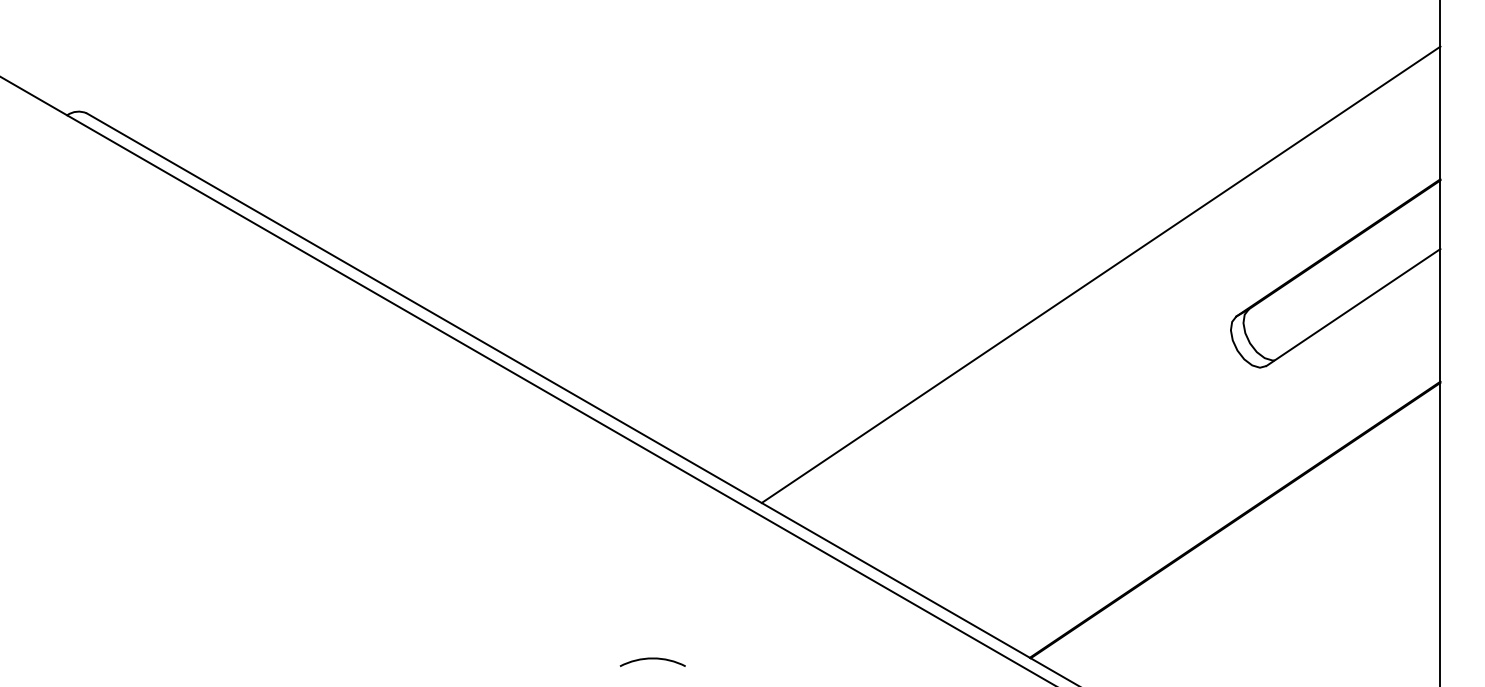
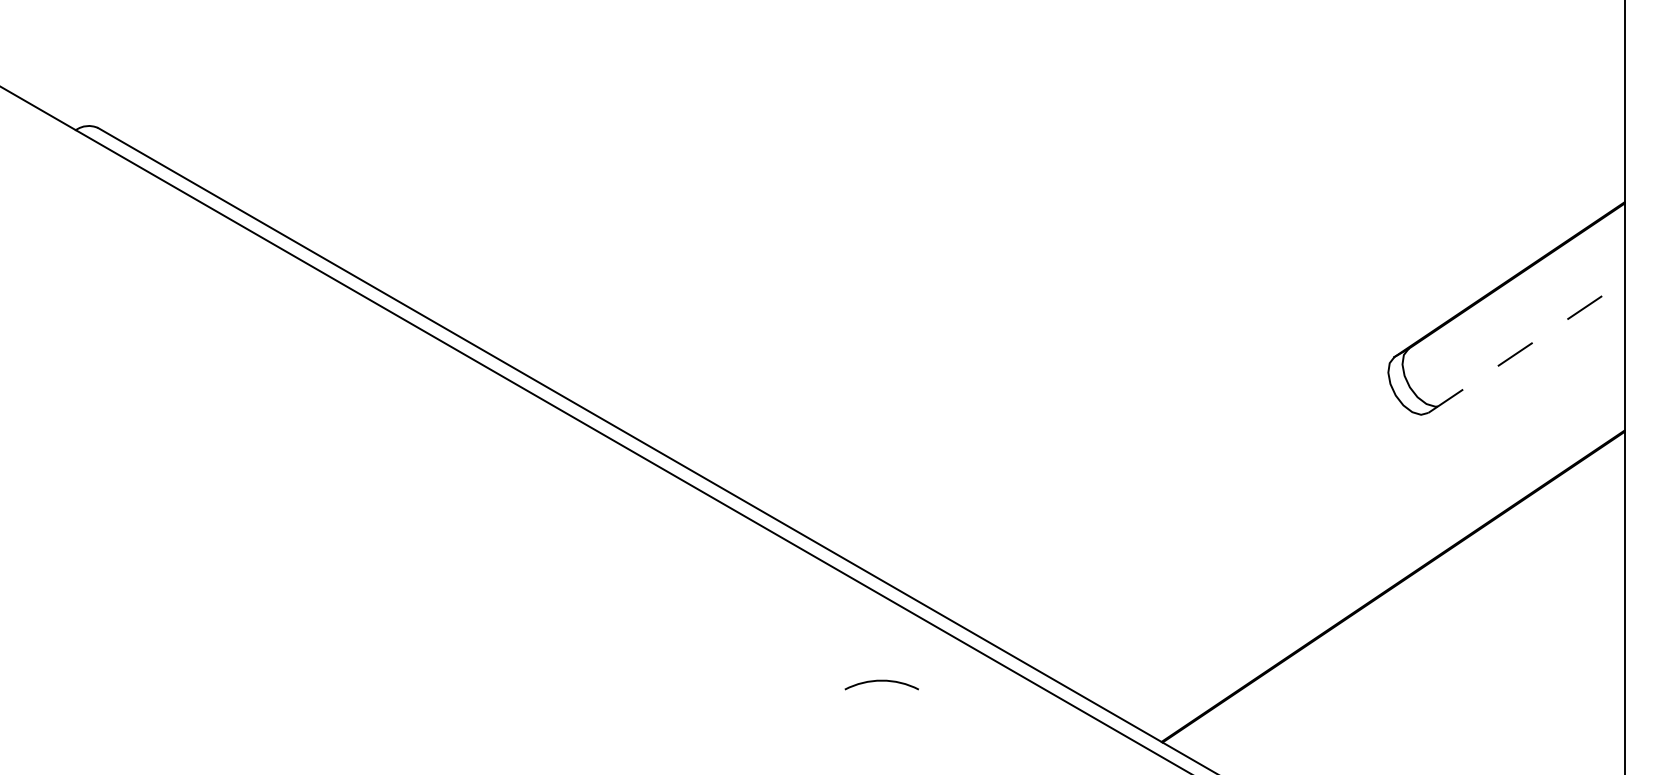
line: (1100, 274) -> (1241, 309), removed
line: (1353, 307) -> (1526, 346), solid -> dashed
arc: (652, 659) -> (881, 681), moved

